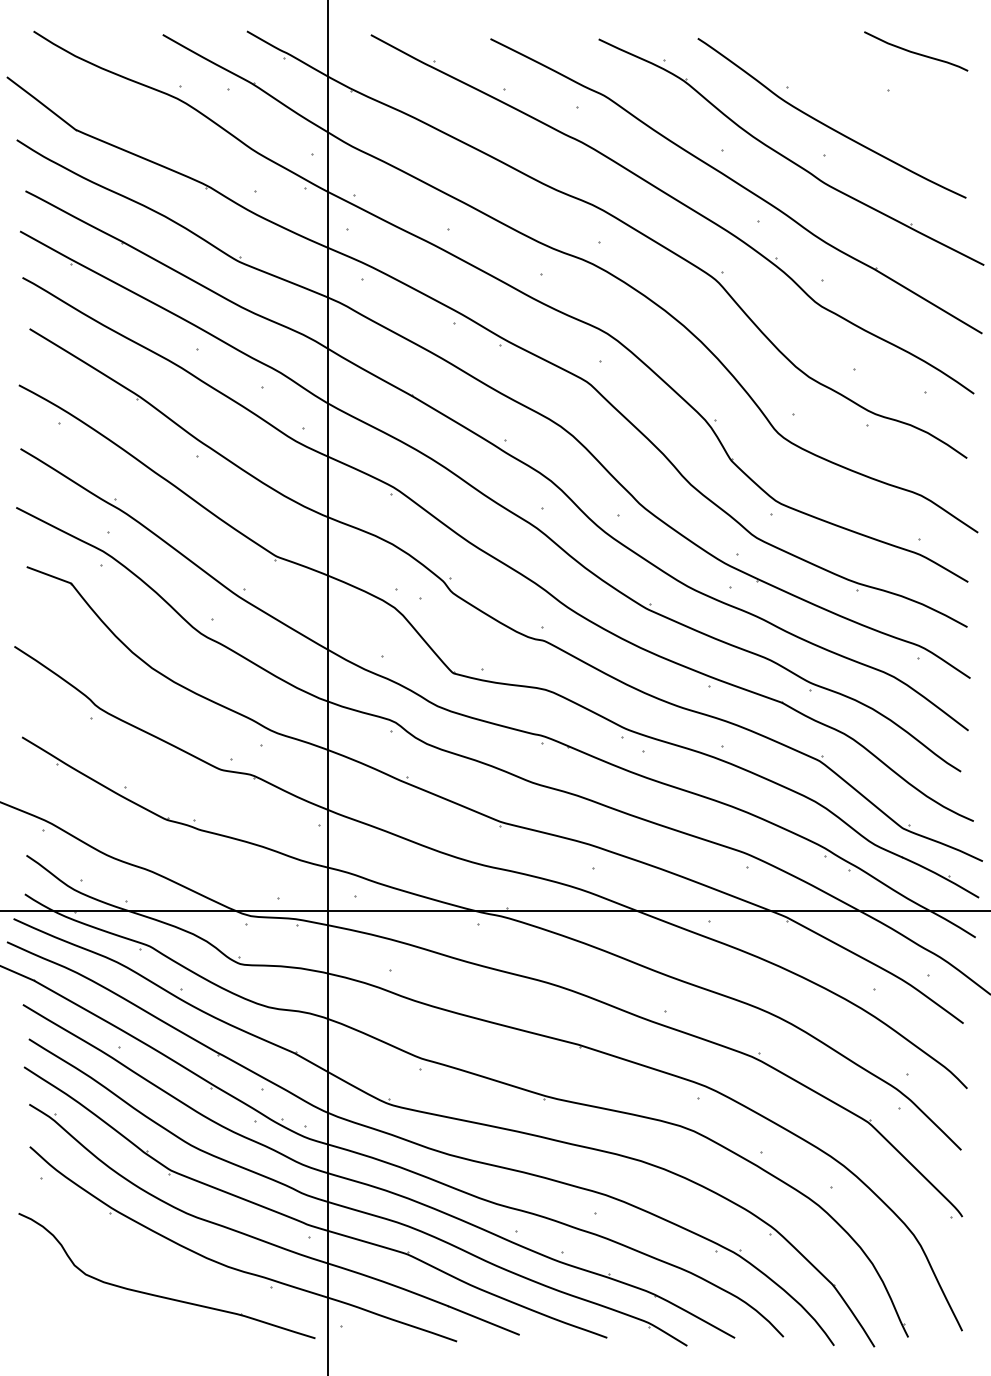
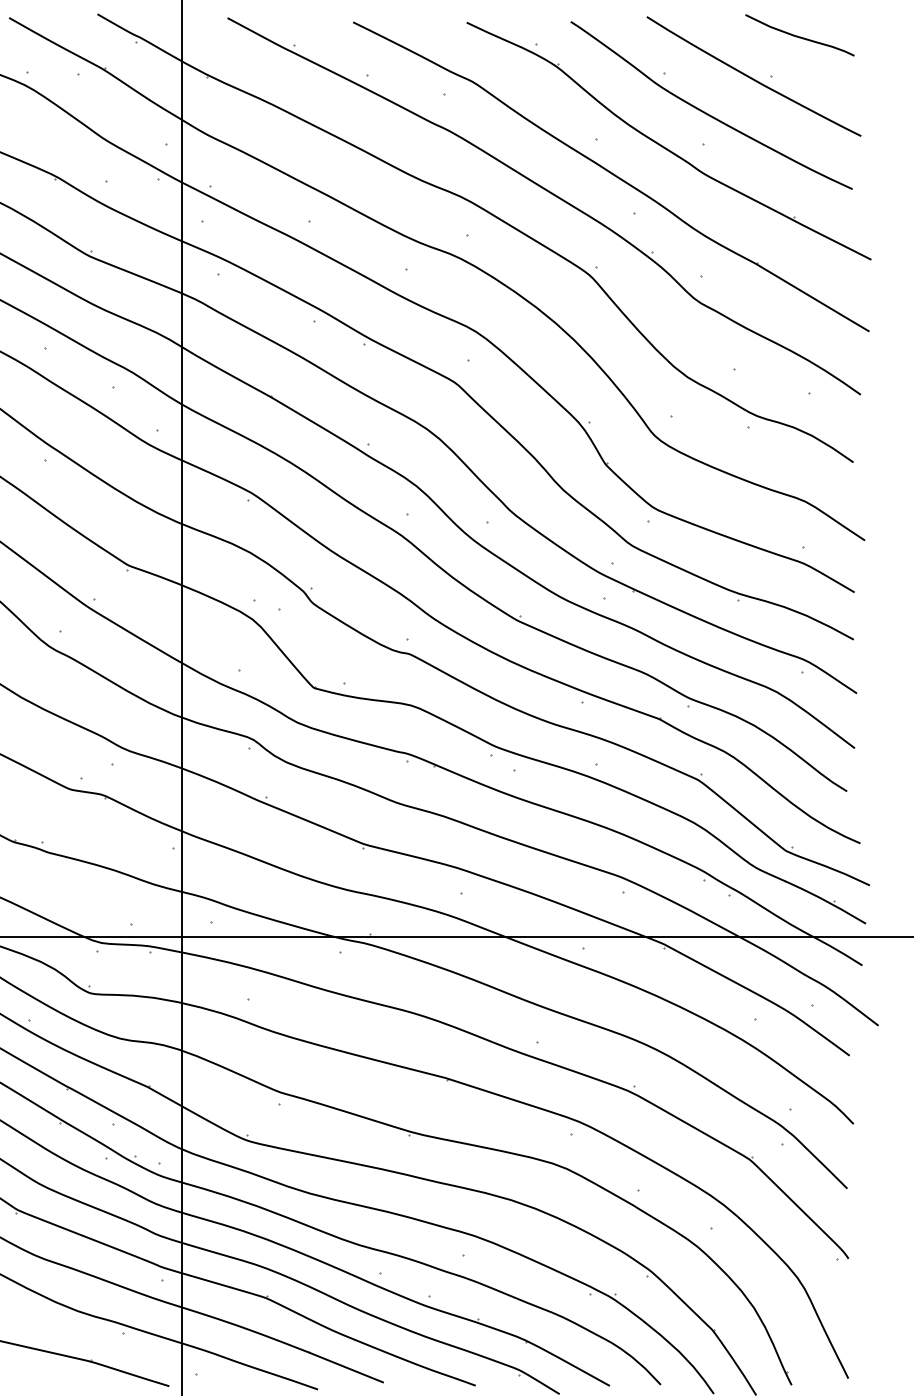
curve: (872, 92) -> (754, 78), added

